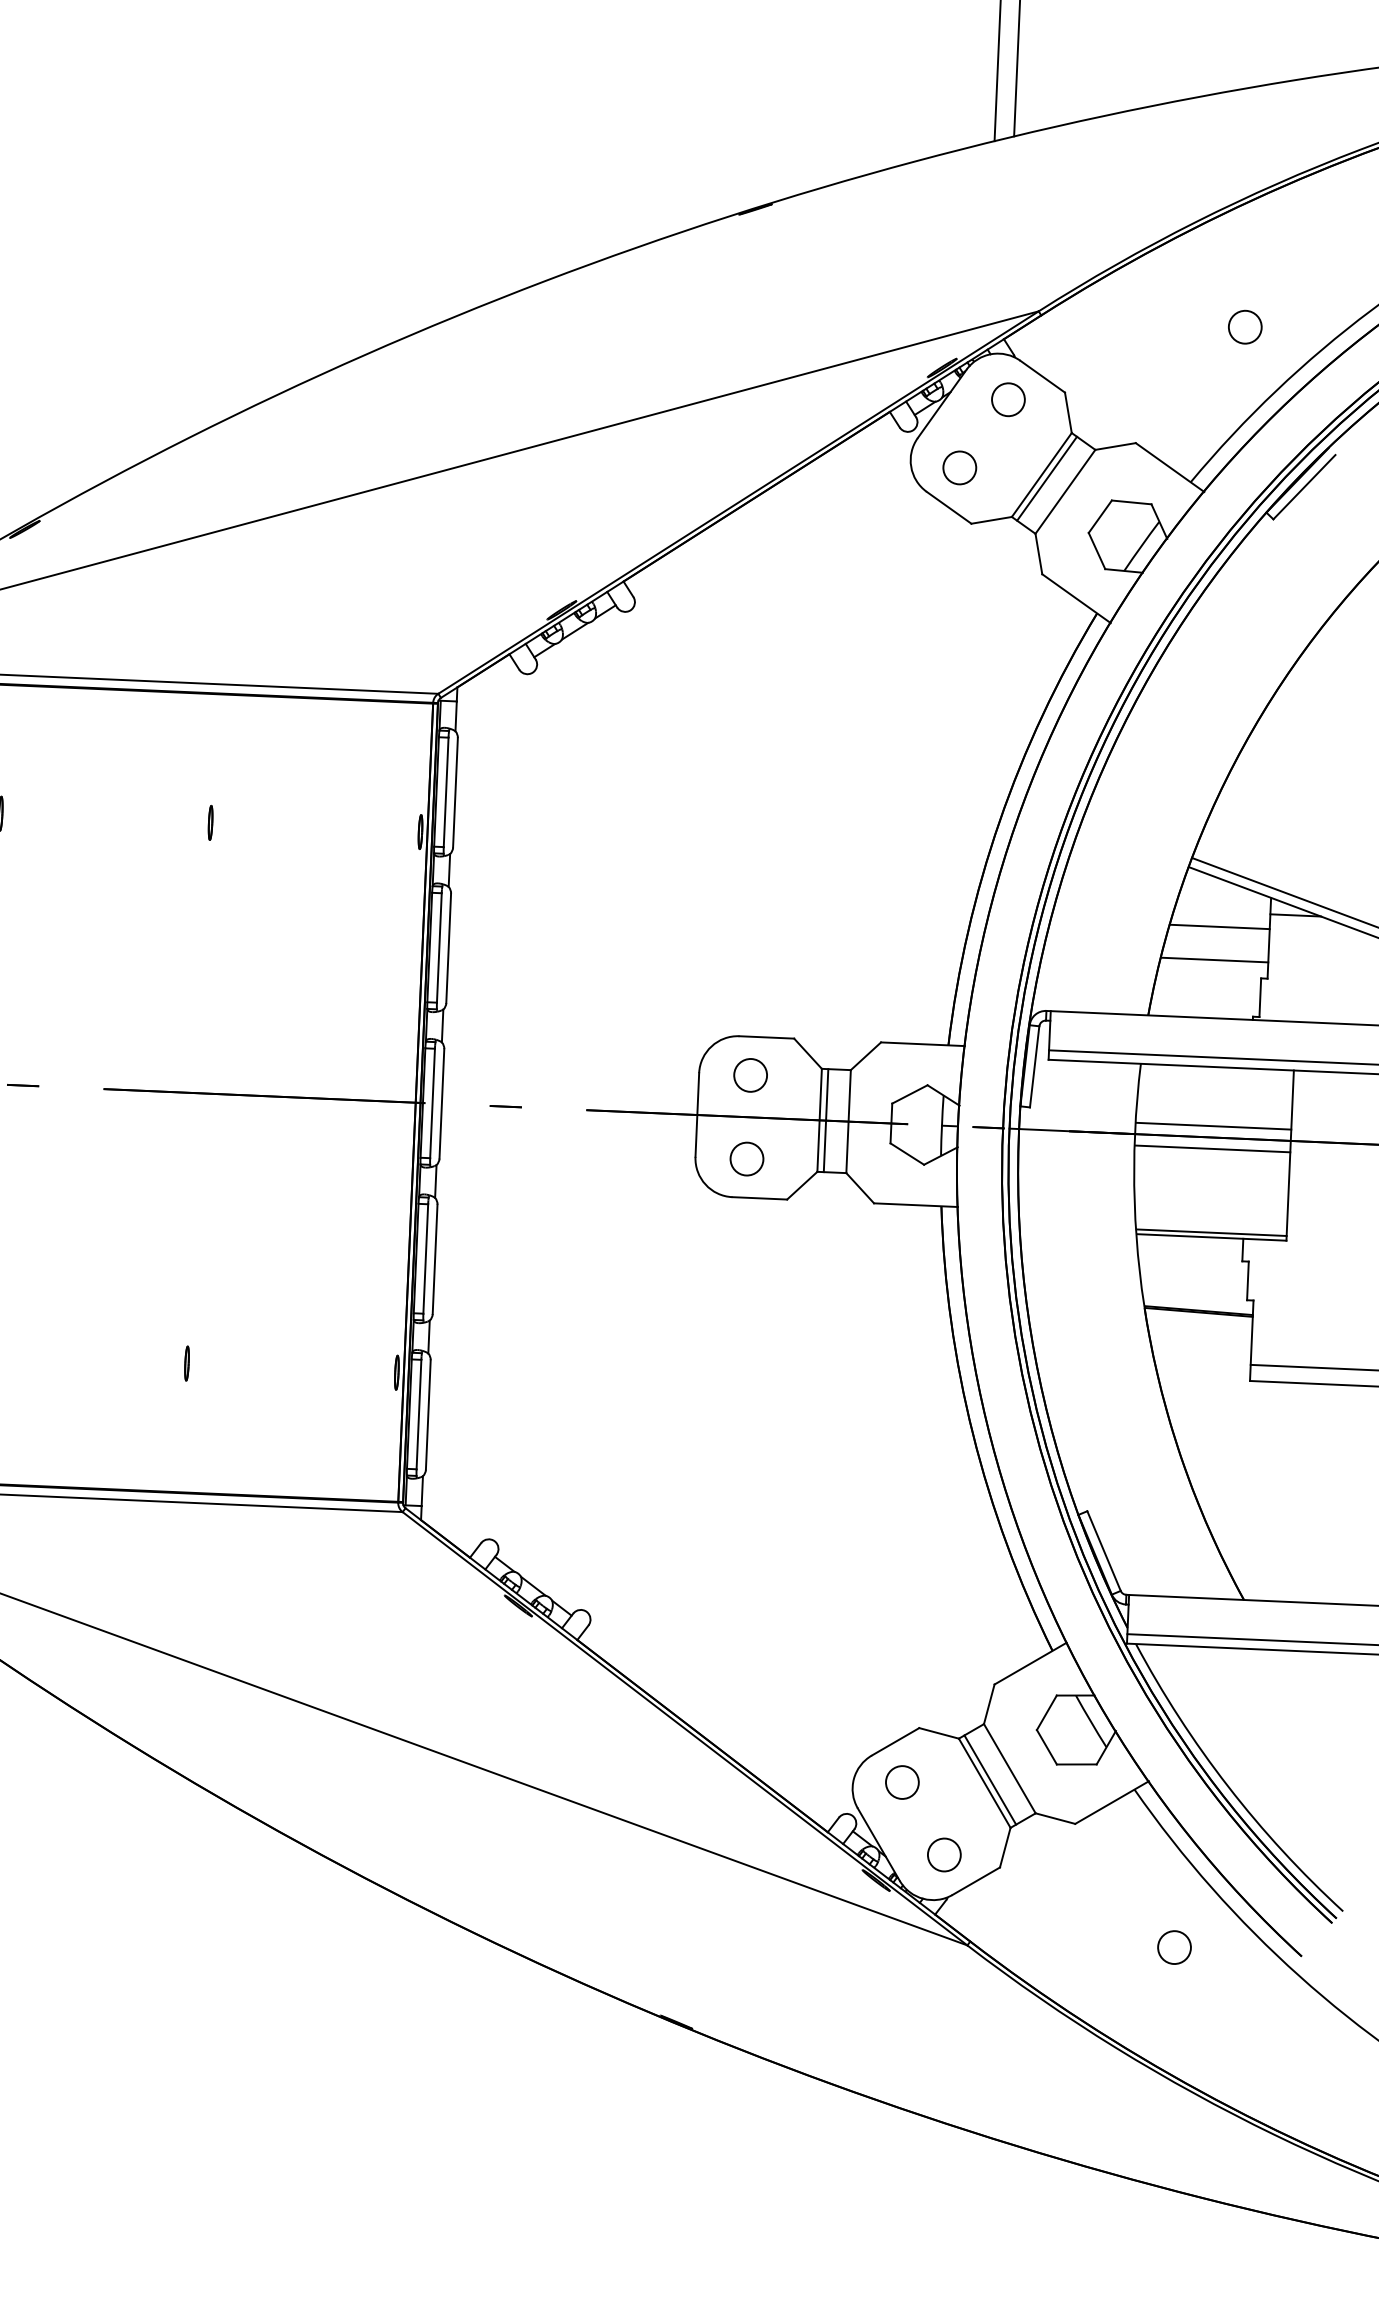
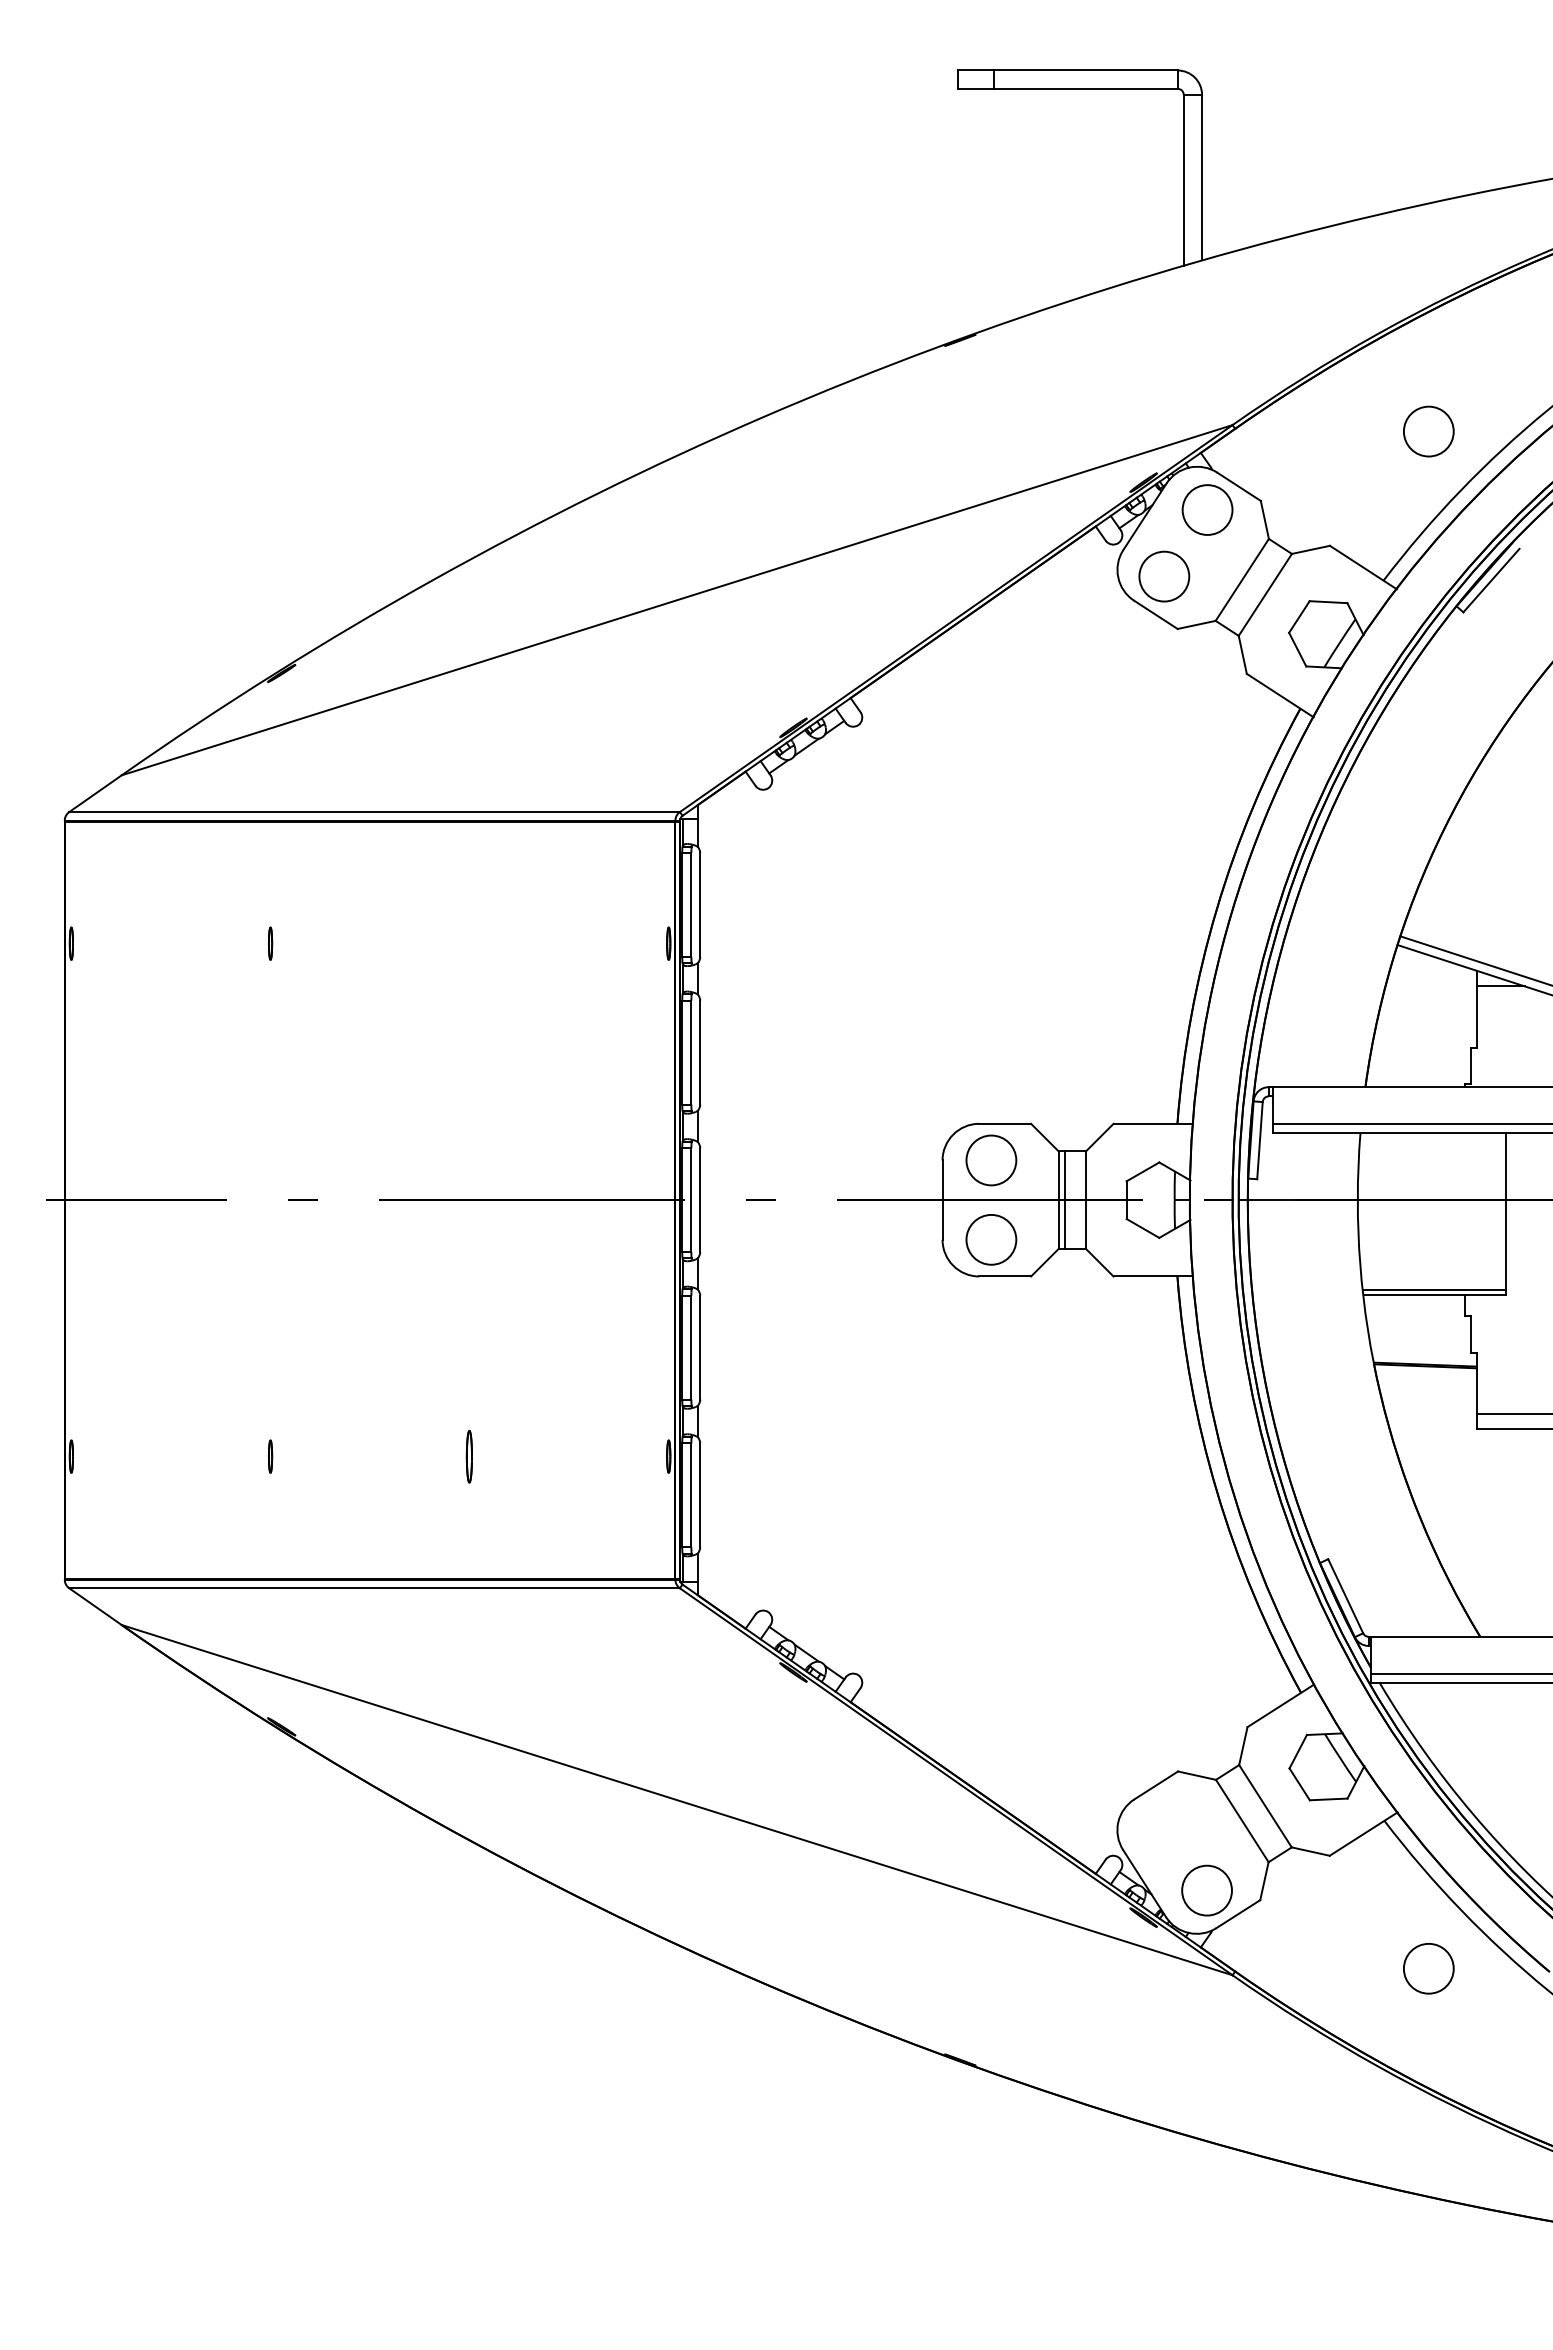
circle: (1244, 327) -> (1428, 431), size x1.6
circle: (1008, 399) -> (1207, 509), size x1.6
circle: (958, 467) -> (1163, 576), size x1.6
line: (1047, 479) -> (1247, 583), removed
part: (210, 822) -> (469, 943), removed
line: (1219, 926) -> (1429, 1000), removed
line: (1214, 960) -> (1425, 1032), removed
circle: (749, 1075) -> (990, 1160), size x1.6
line: (1213, 1126) -> (1431, 1189), removed
line: (1212, 1148) -> (1431, 1210), removed
circle: (746, 1158) -> (990, 1239), size x1.6
part: (186, 1363) -> (469, 1456), size x1.6
line: (990, 1779) -> (1247, 1817), removed
circle: (901, 1782) -> (1163, 1823), removed
circle: (943, 1854) -> (1206, 1890), size x1.6
circle: (1174, 1947) -> (1428, 1968), size x1.6

